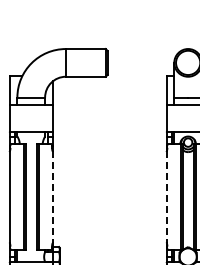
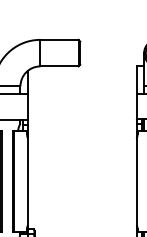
line: (52, 197) -> (27, 181), dashed -> solid
line: (166, 197) -> (136, 181), dashed -> solid

